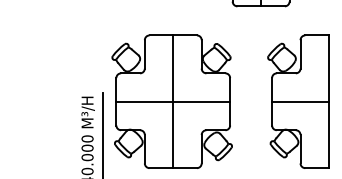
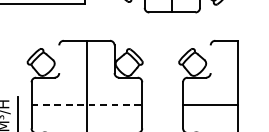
line: (144, 54) -> (58, 59), removed
line: (300, 54) -> (210, 59), removed
line: (173, 101) -> (87, 105), solid -> dashed

